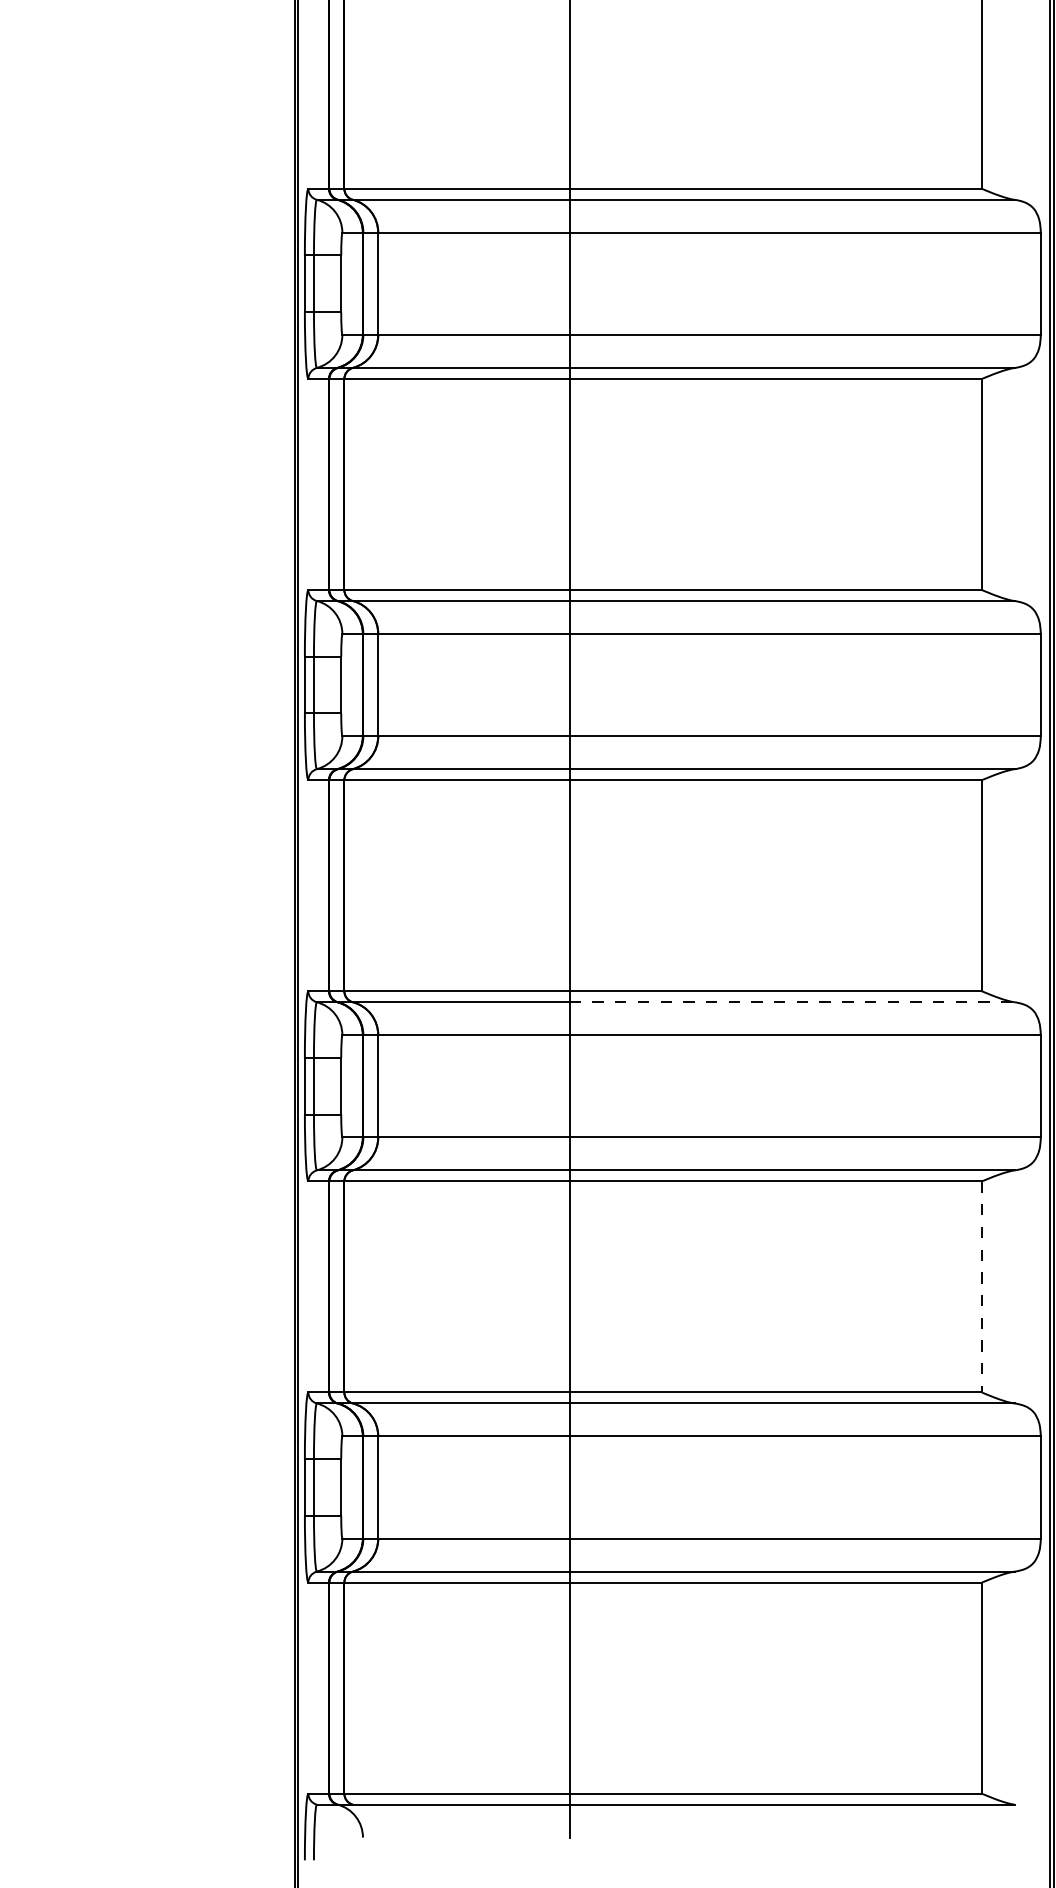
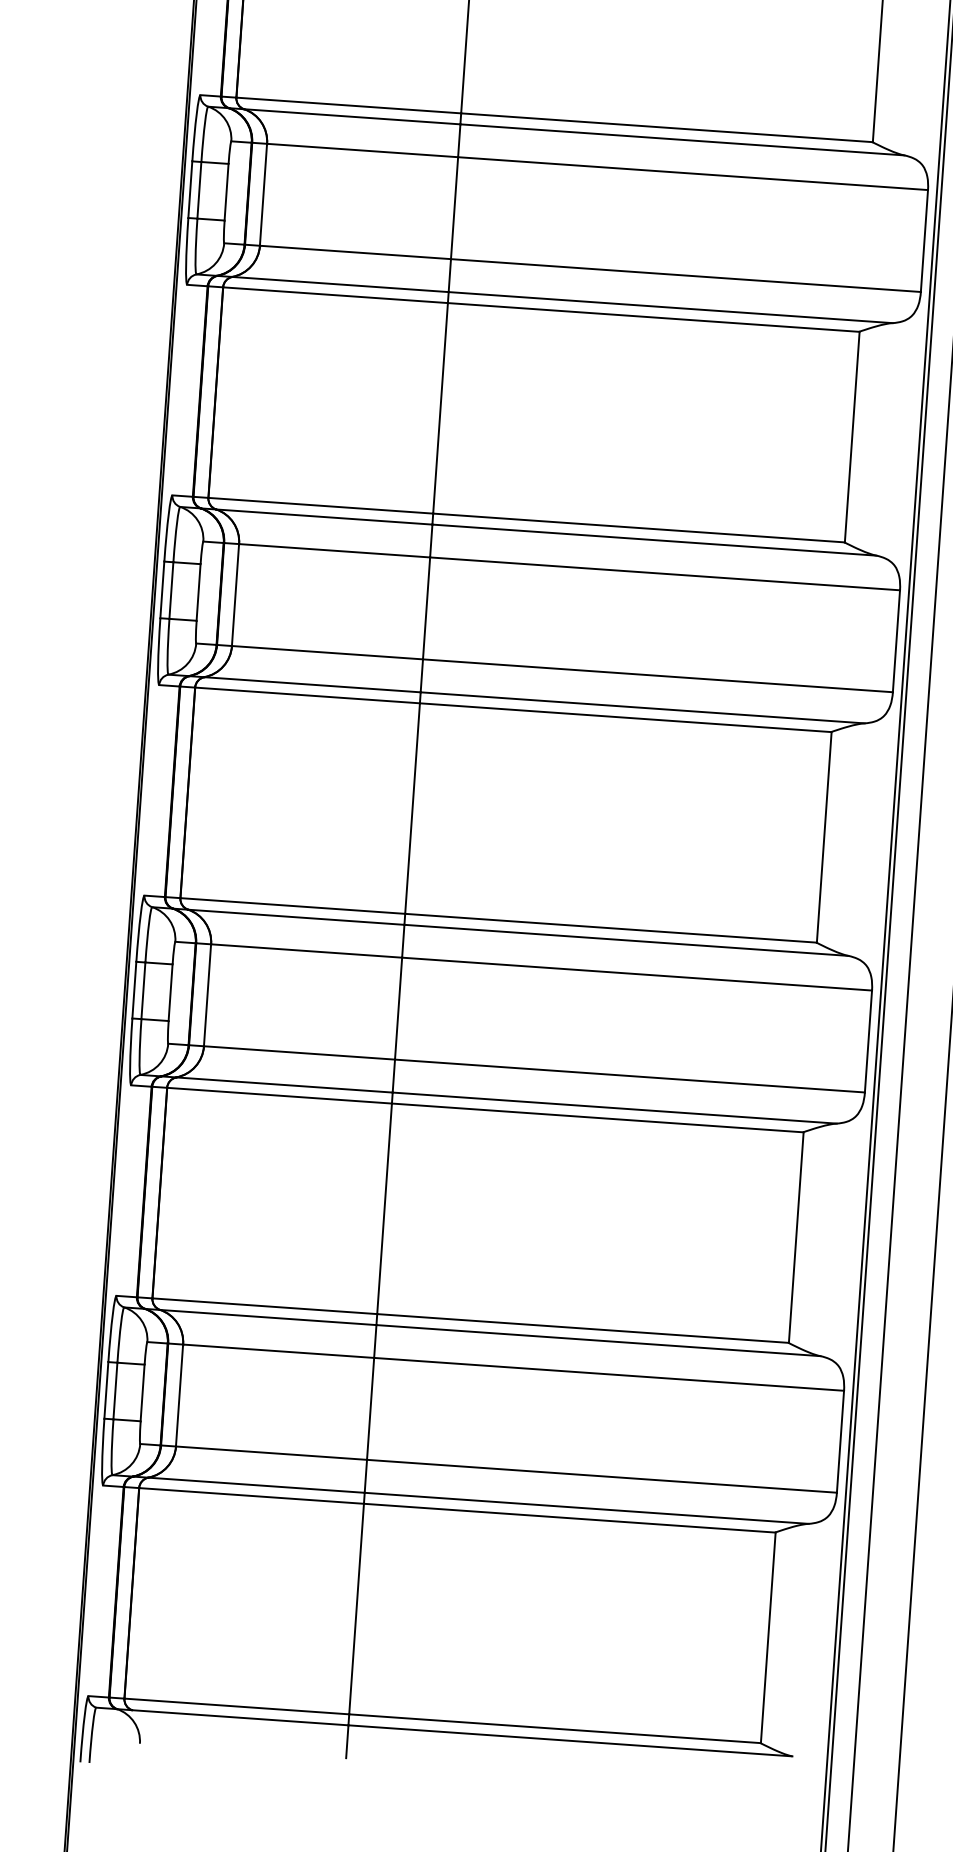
line: (792, 1002) -> (626, 940), dashed -> solid
line: (982, 1286) -> (796, 1237), dashed -> solid

